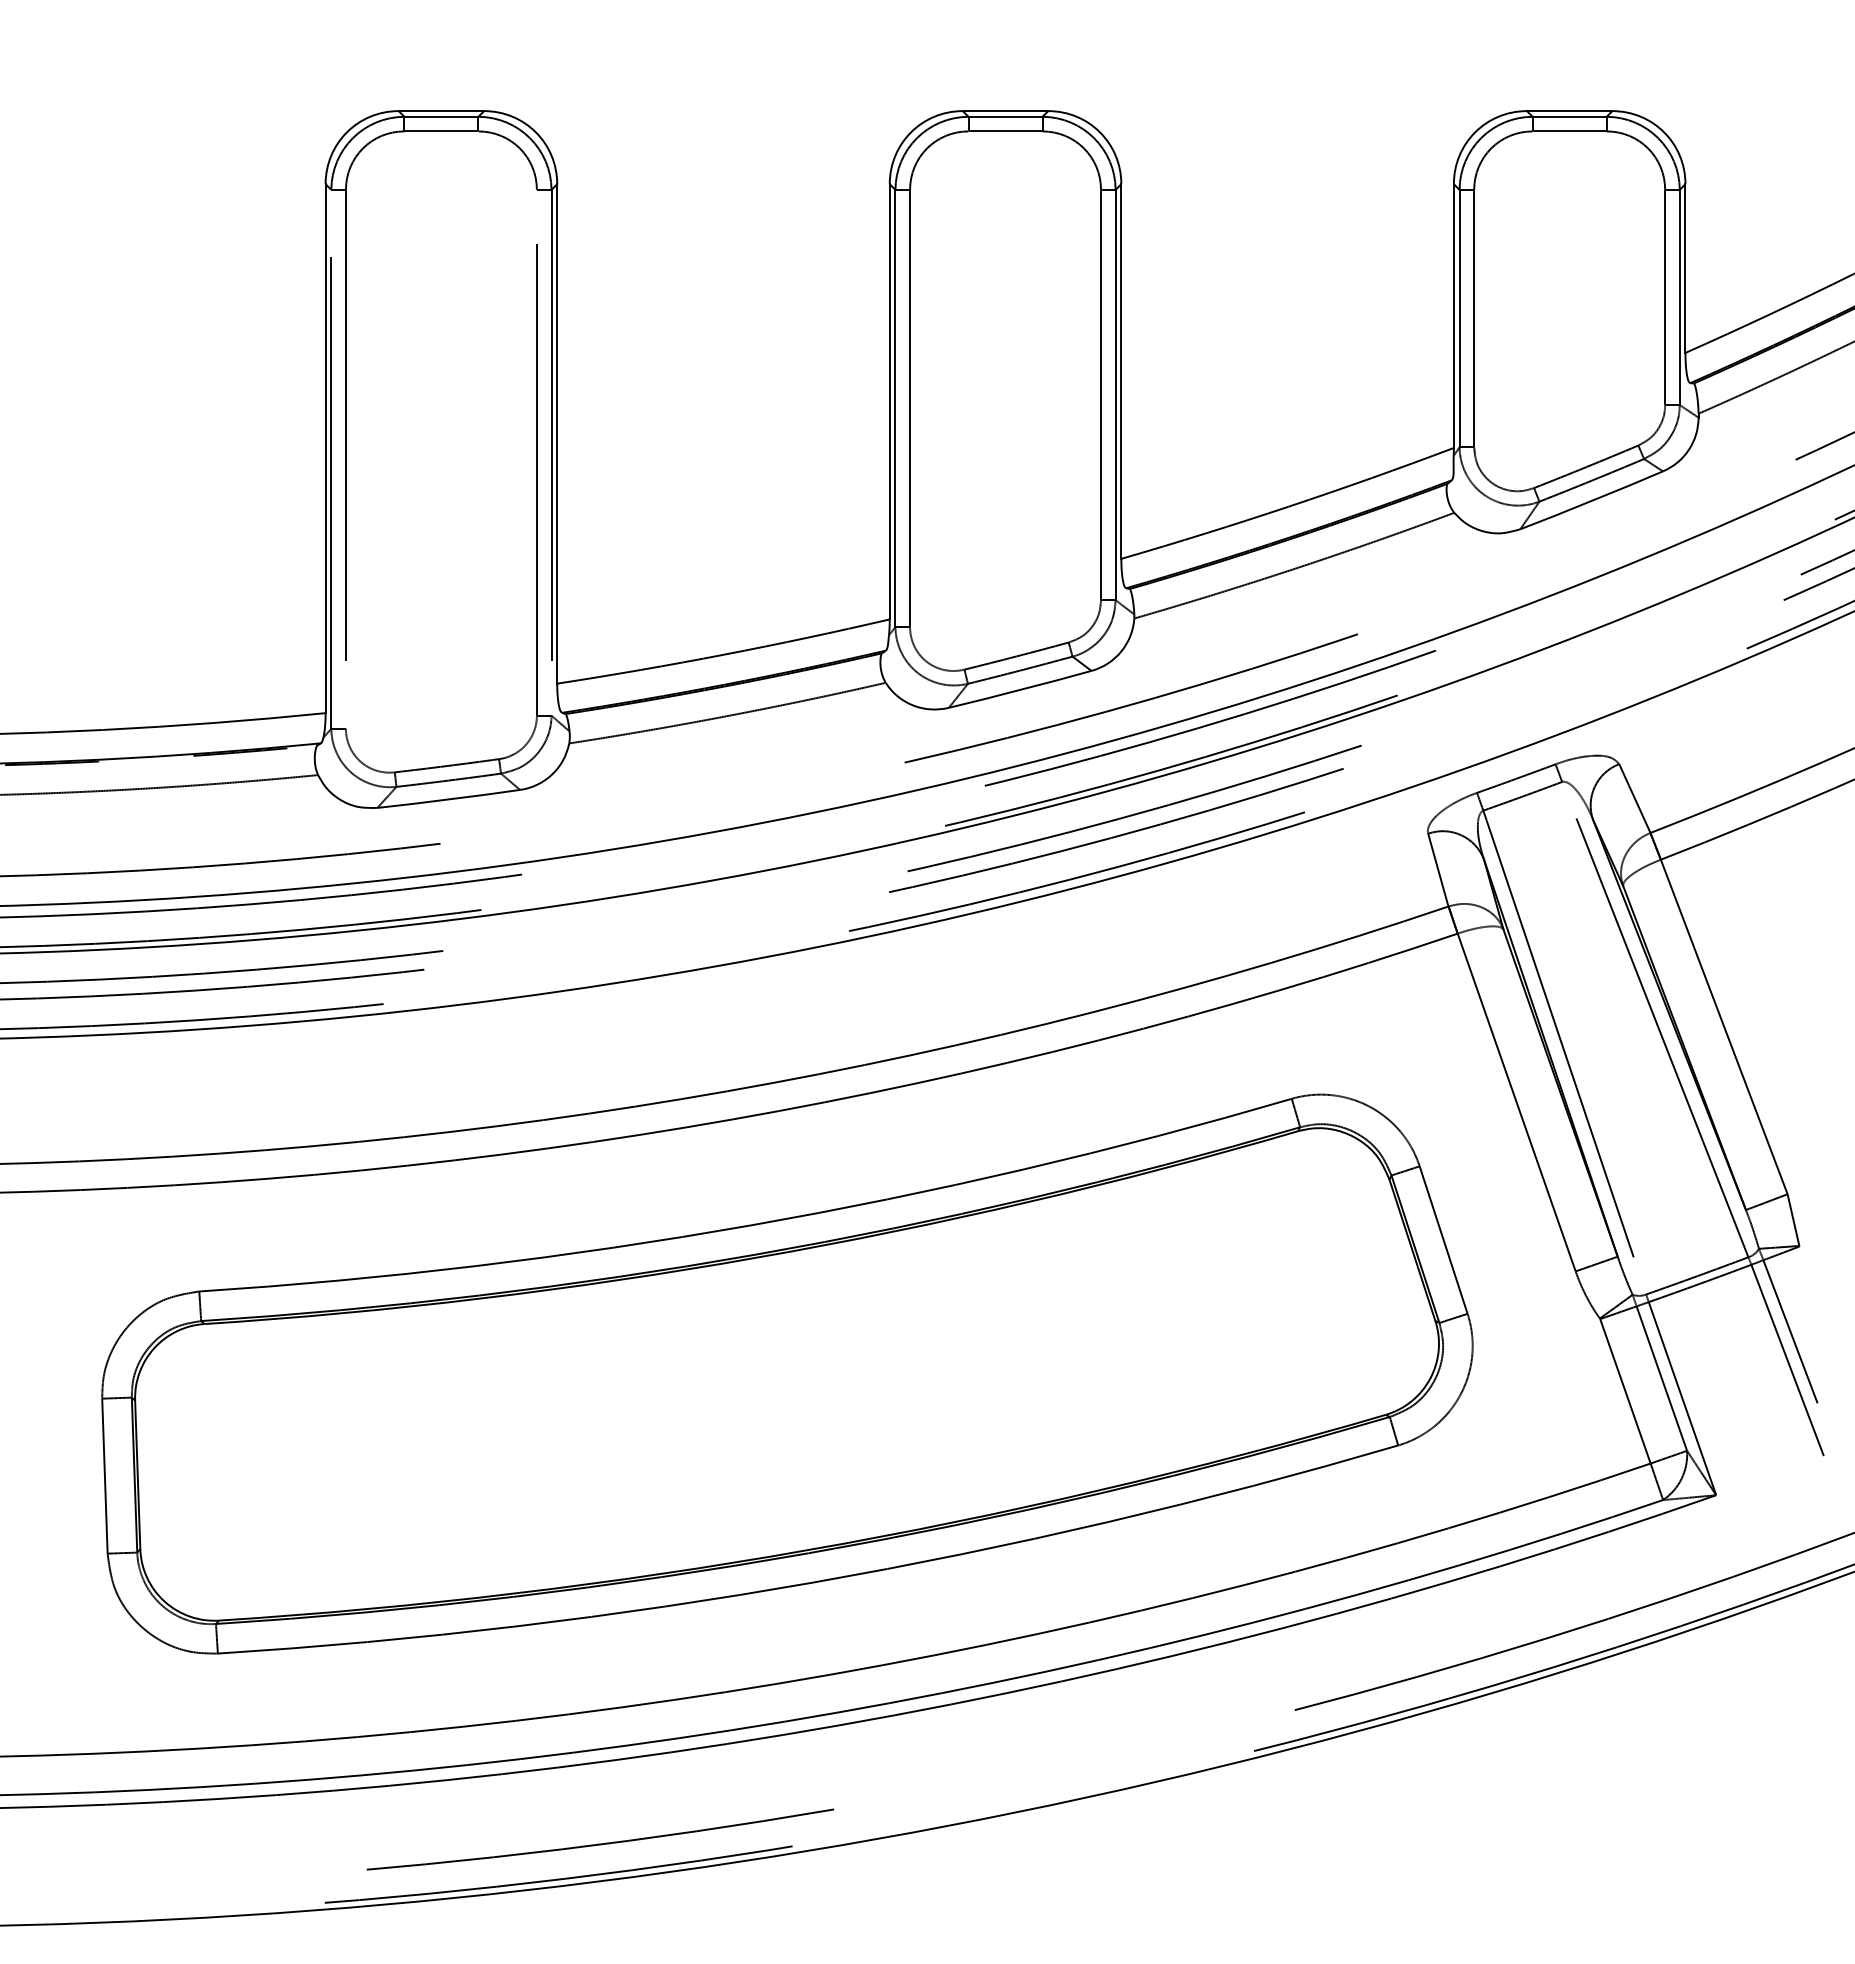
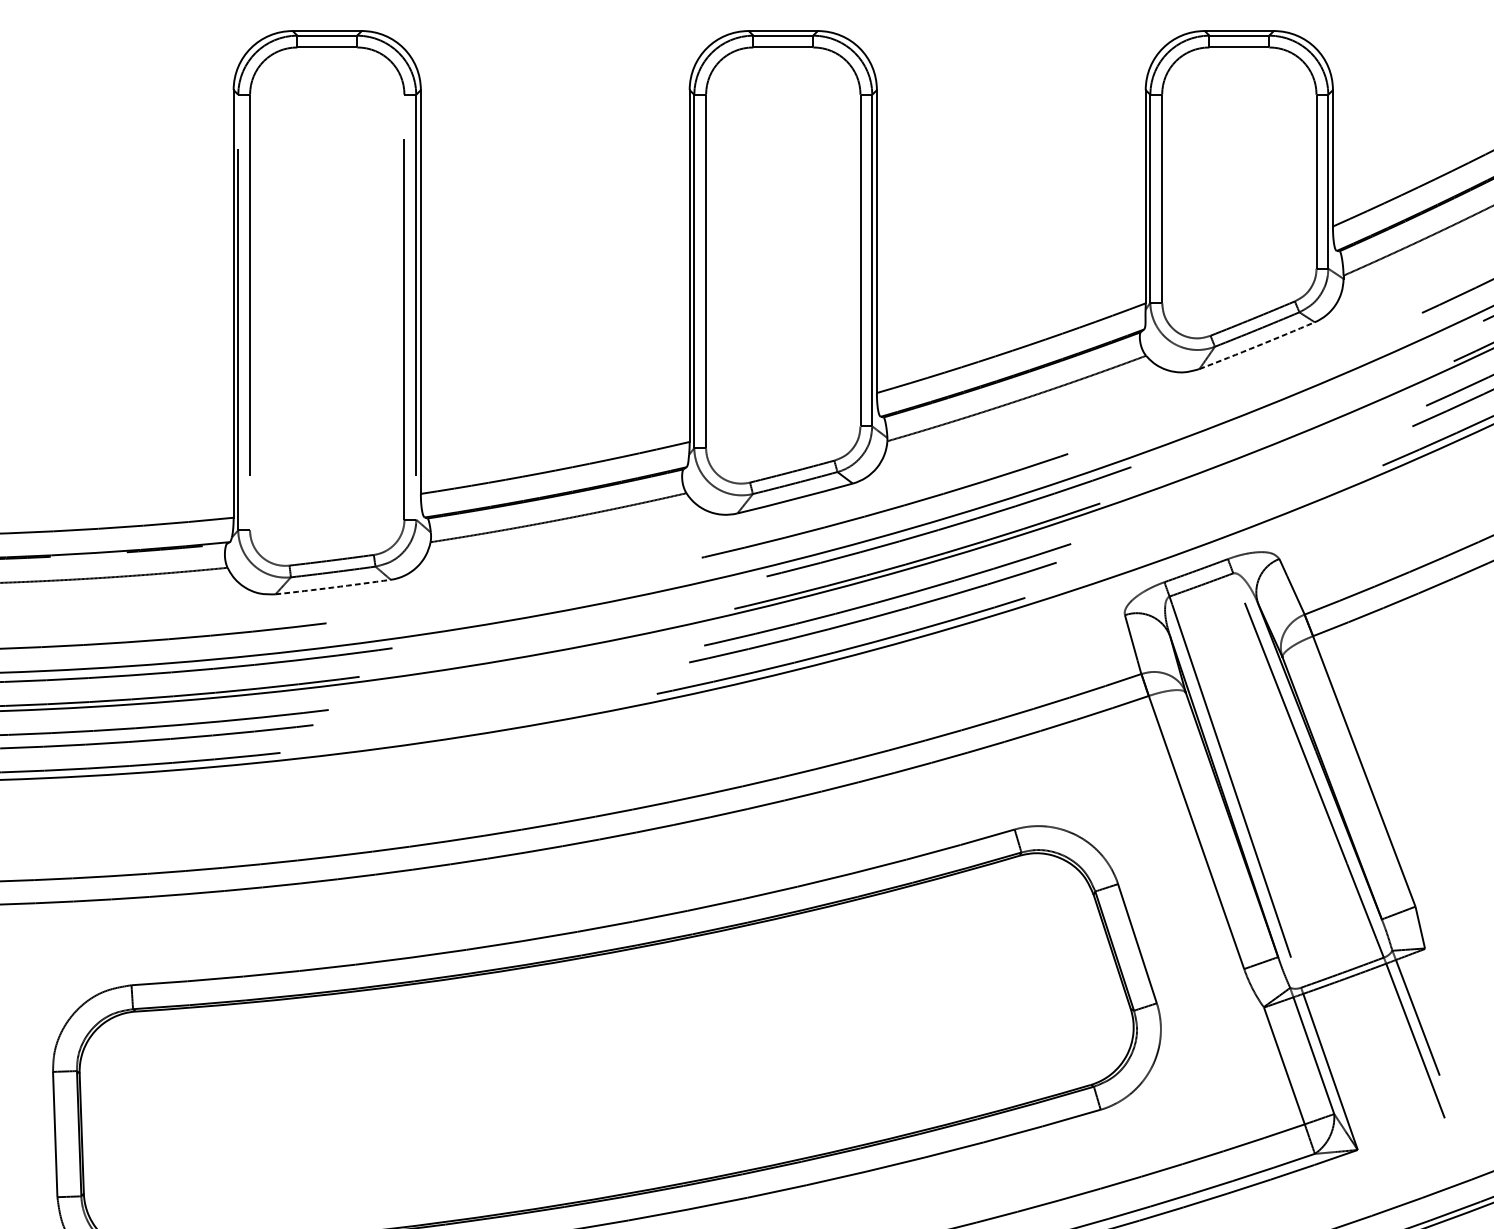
arc: (1591, 500) -> (1256, 345), solid -> dashed
arc: (448, 799) -> (332, 587), solid -> dashed

